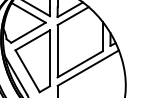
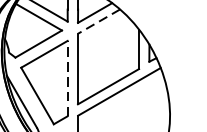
line: (72, 16) -> (98, 22), solid -> dashed
line: (49, 58) -> (67, 78), solid -> dashed

